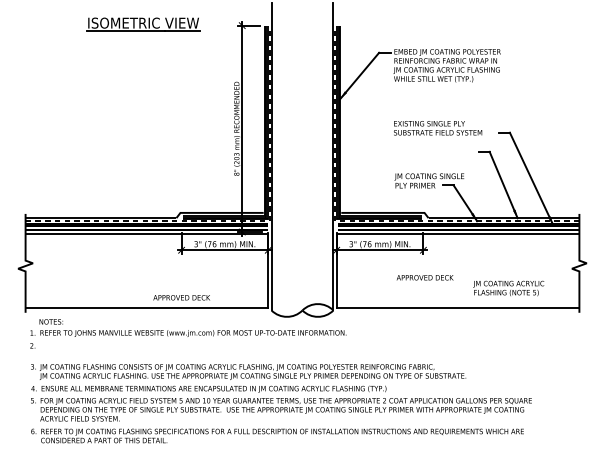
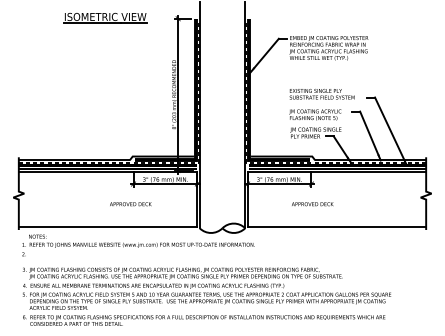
text: (508, 288) -> (315, 115), moved
text: (181, 297) -> (130, 204), moved

